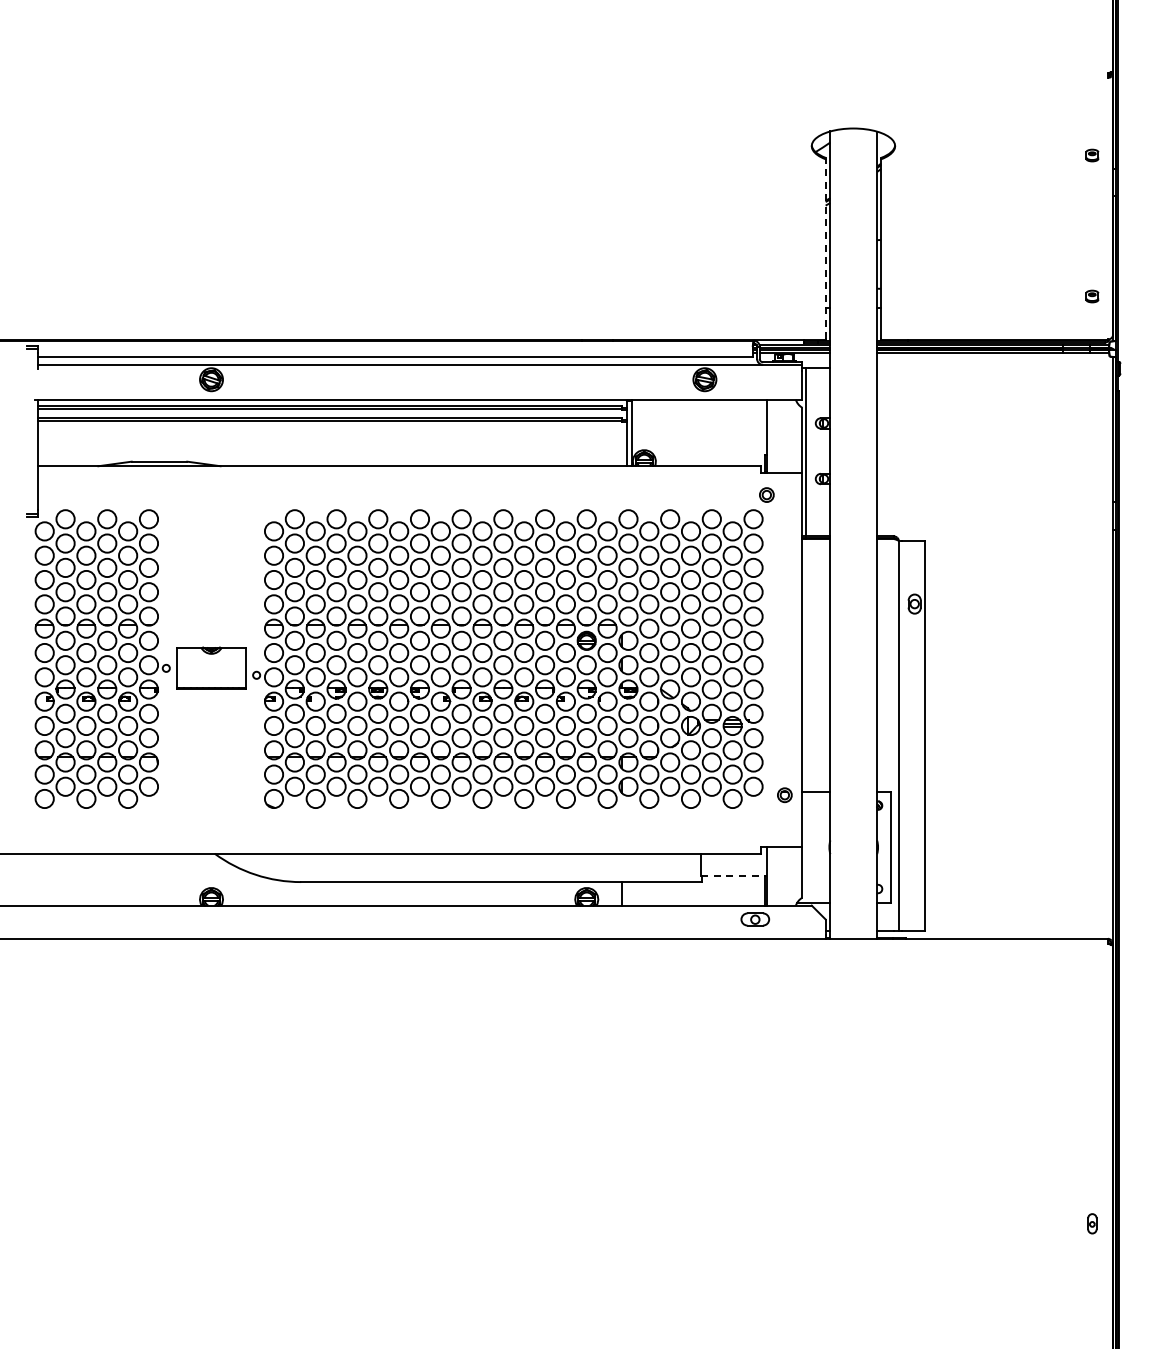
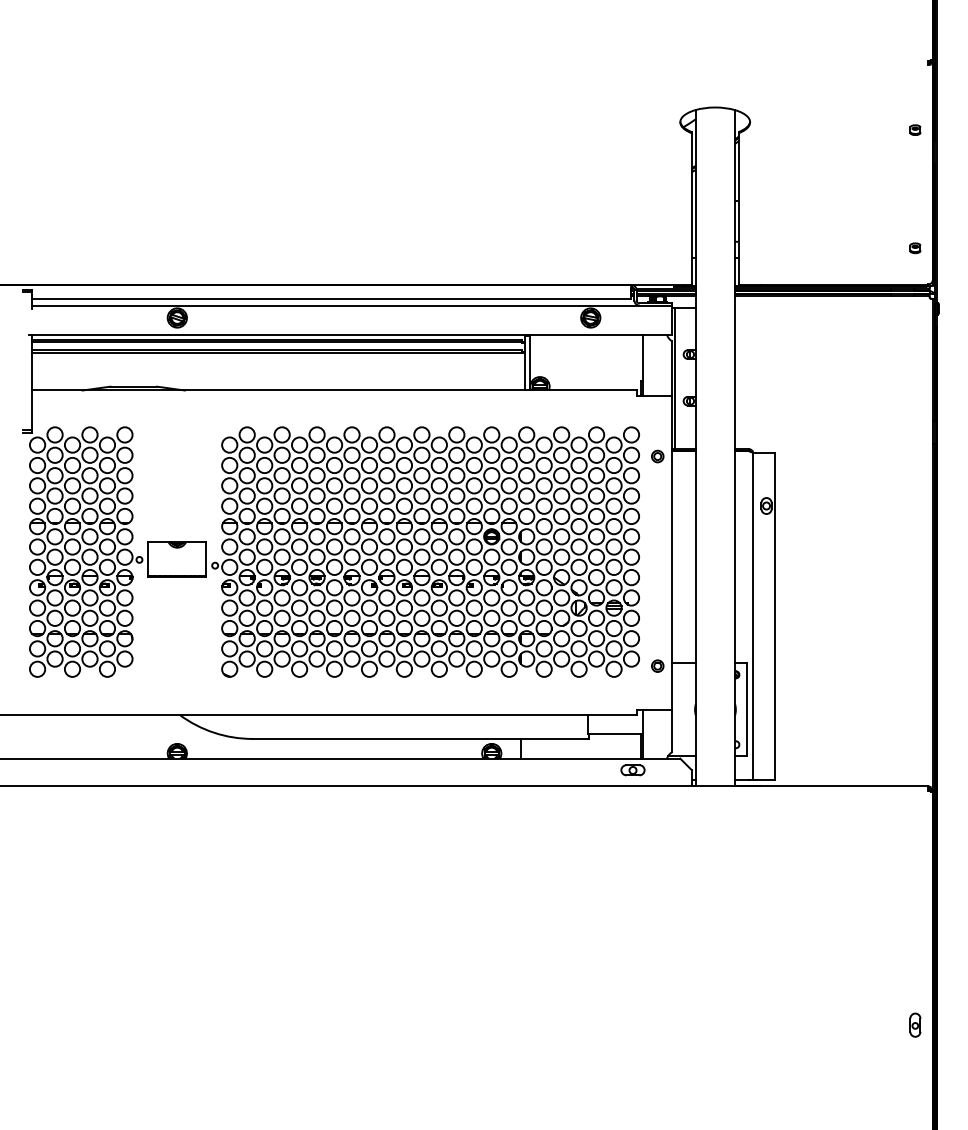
line: (825, 248) -> (691, 208), dashed -> solid
part: (766, 494) -> (657, 456), moved
line: (734, 875) -> (615, 733), dashed -> solid
part: (1092, 1223) -> (915, 1025), size x1.43

